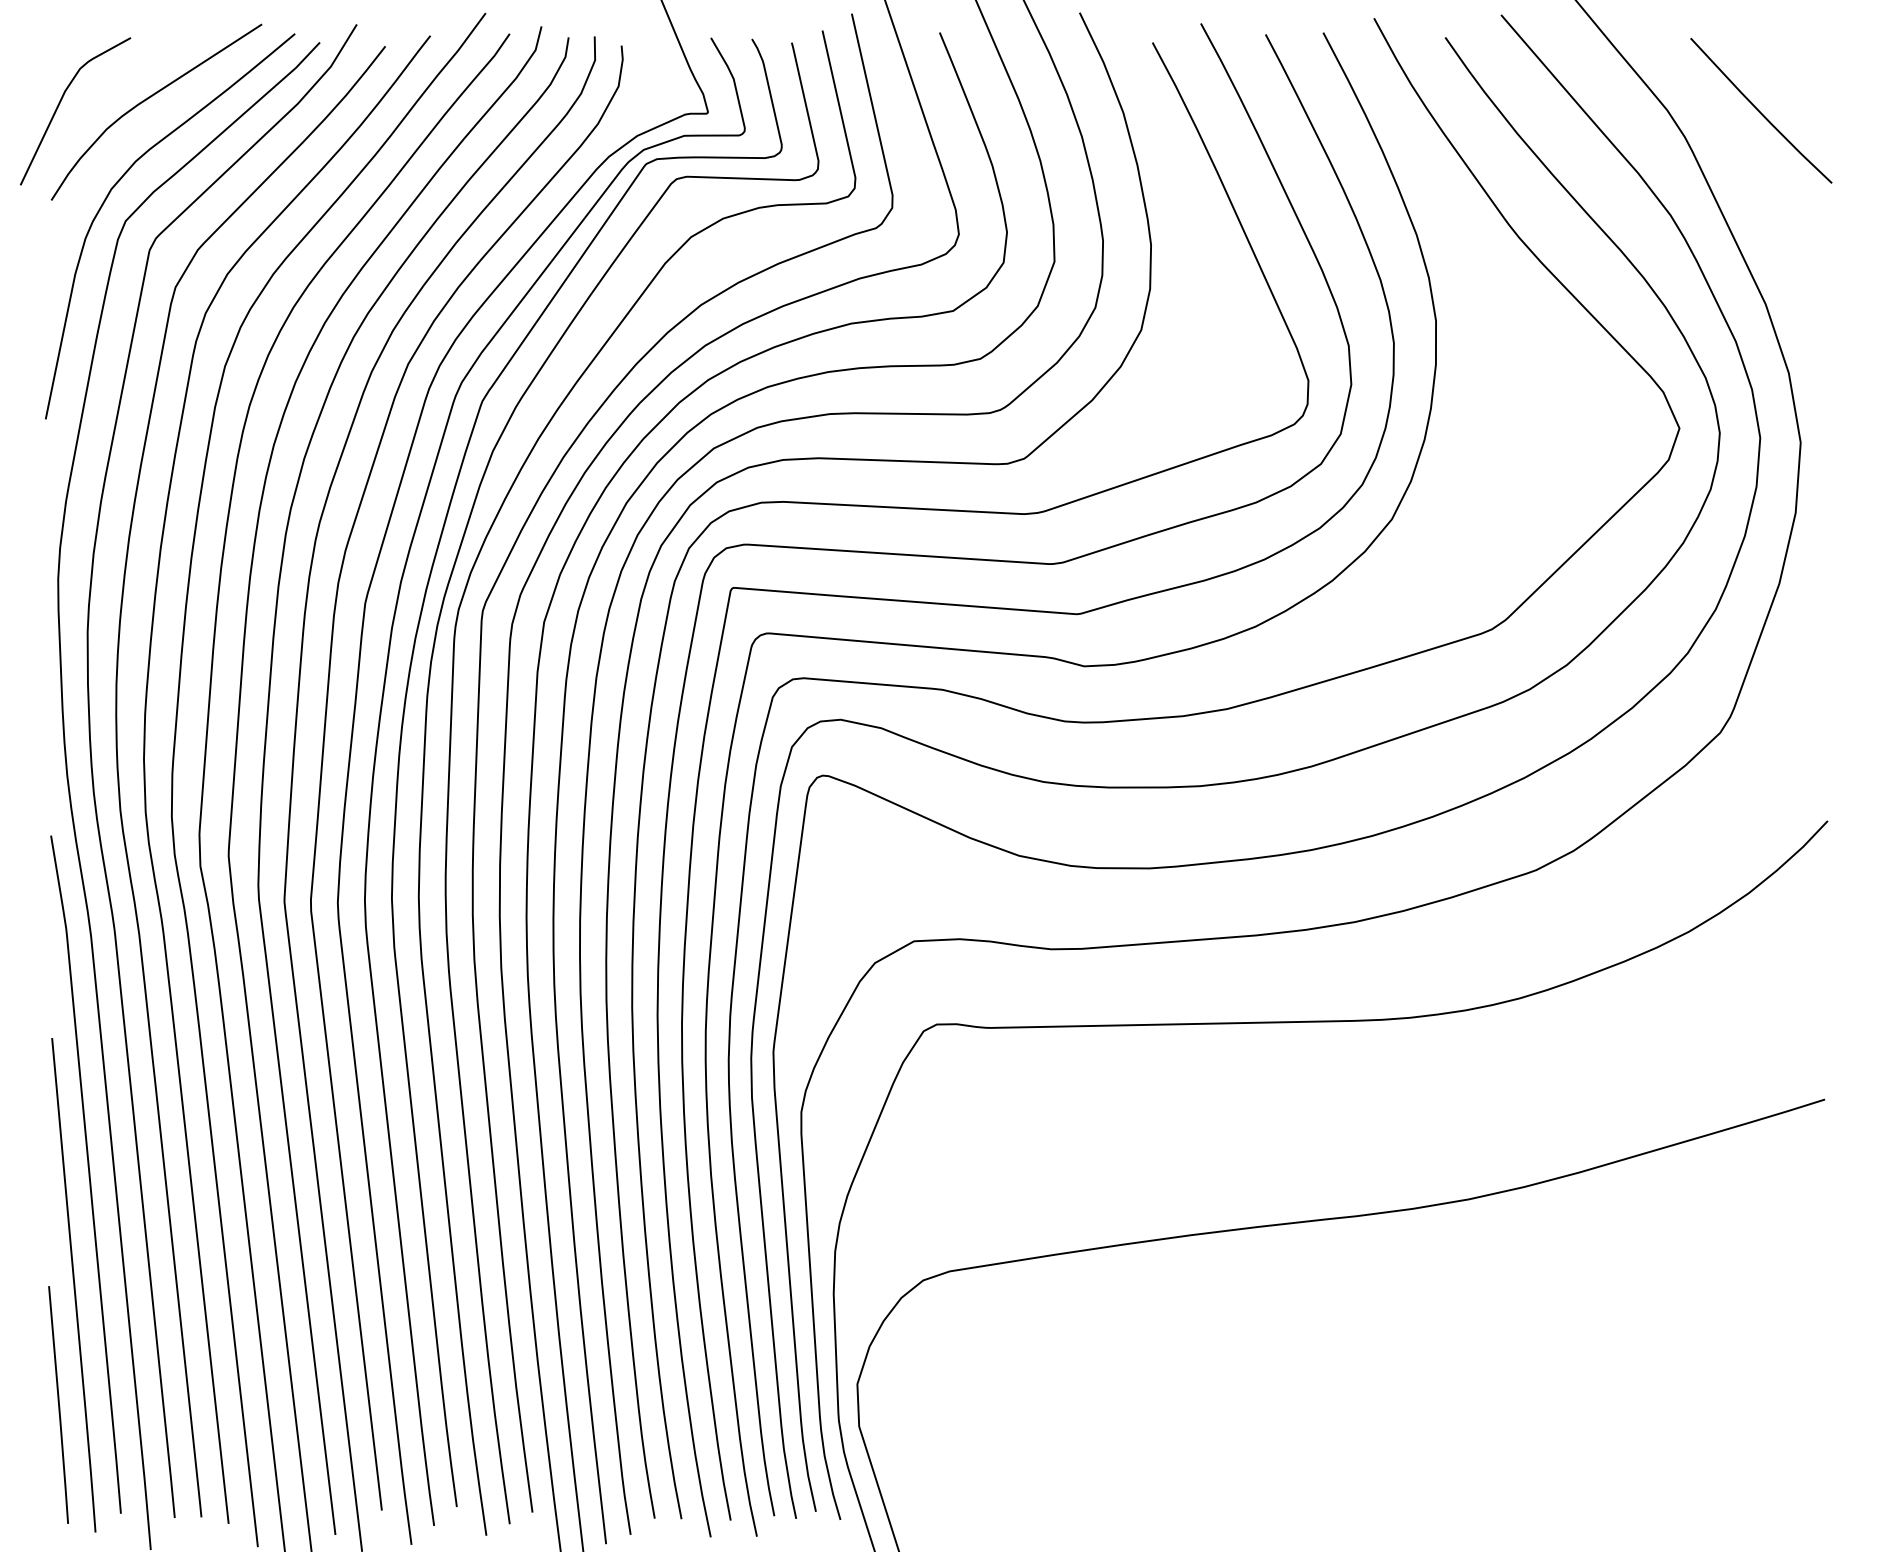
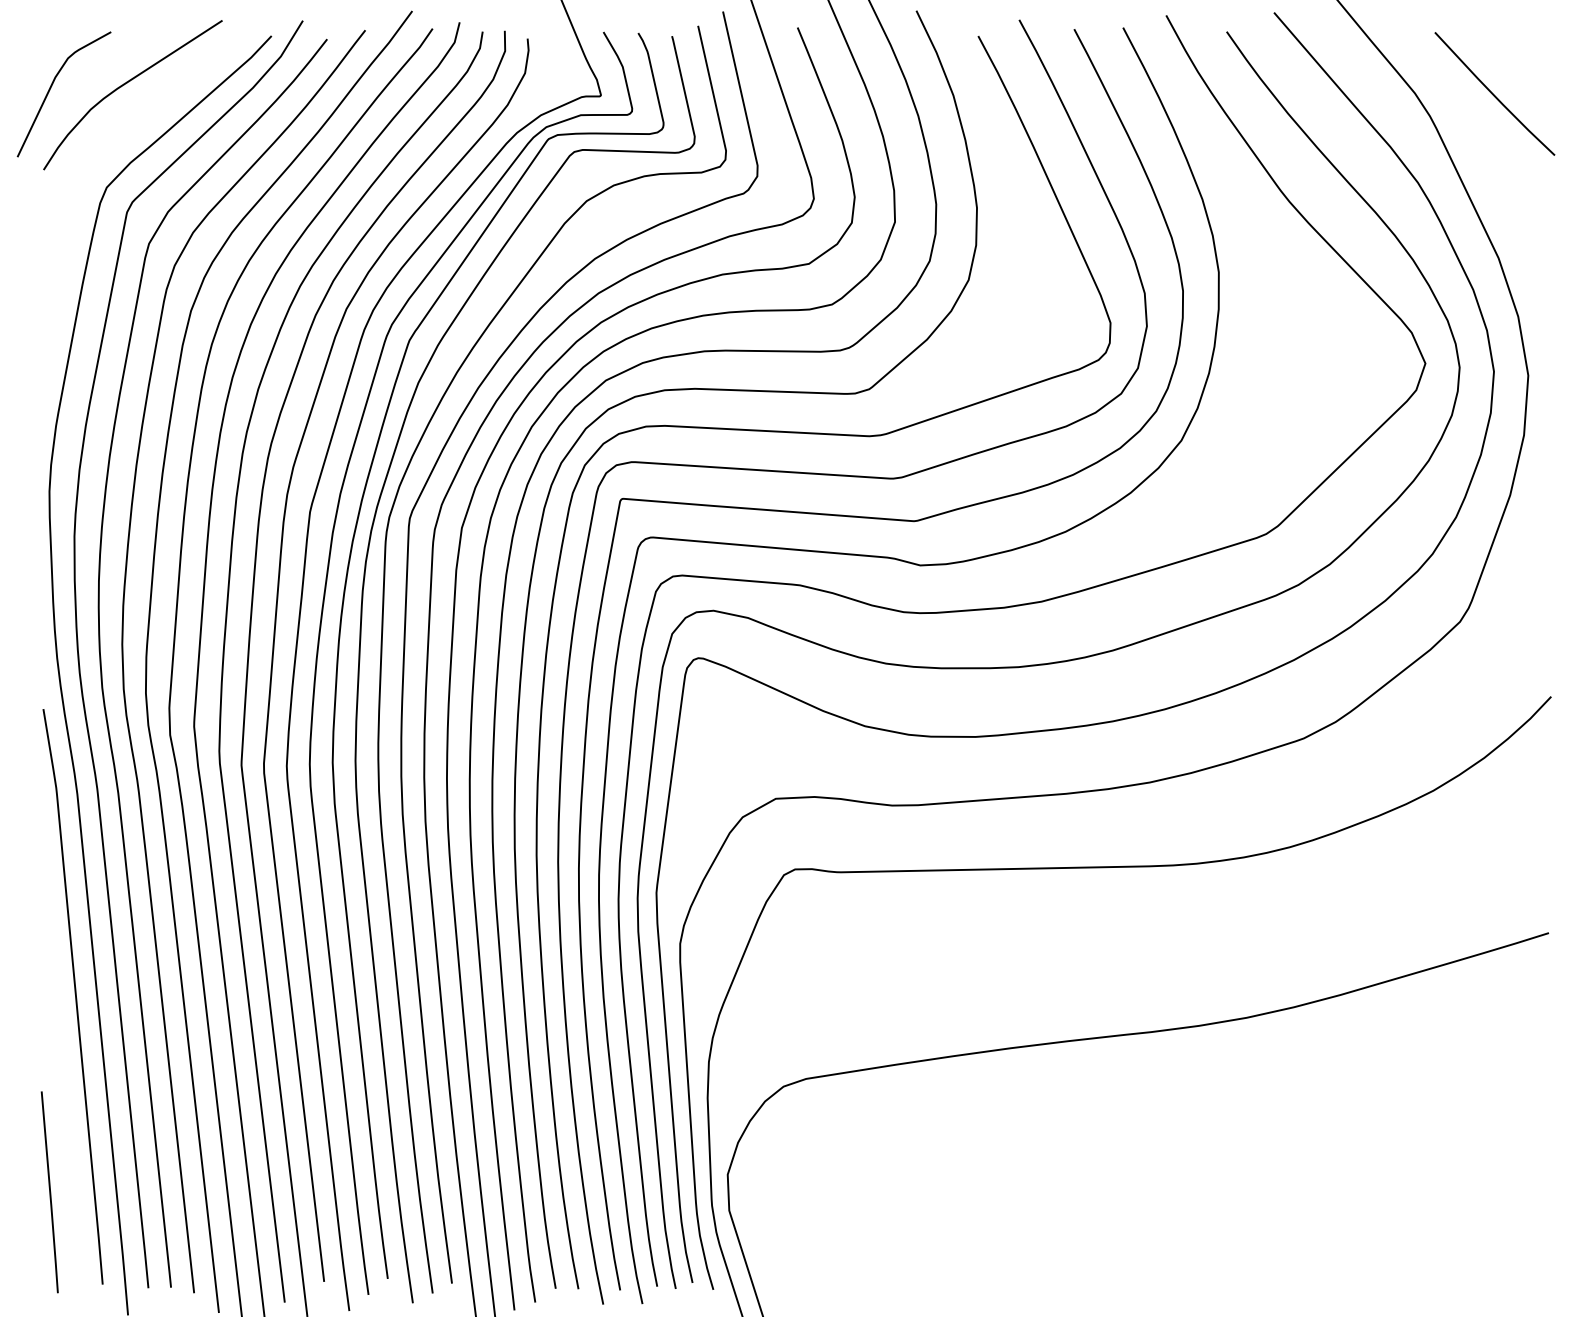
curve: (120, 180) -> (102, 153), removed
line: (73, 1285) -> (62, 1090), removed

